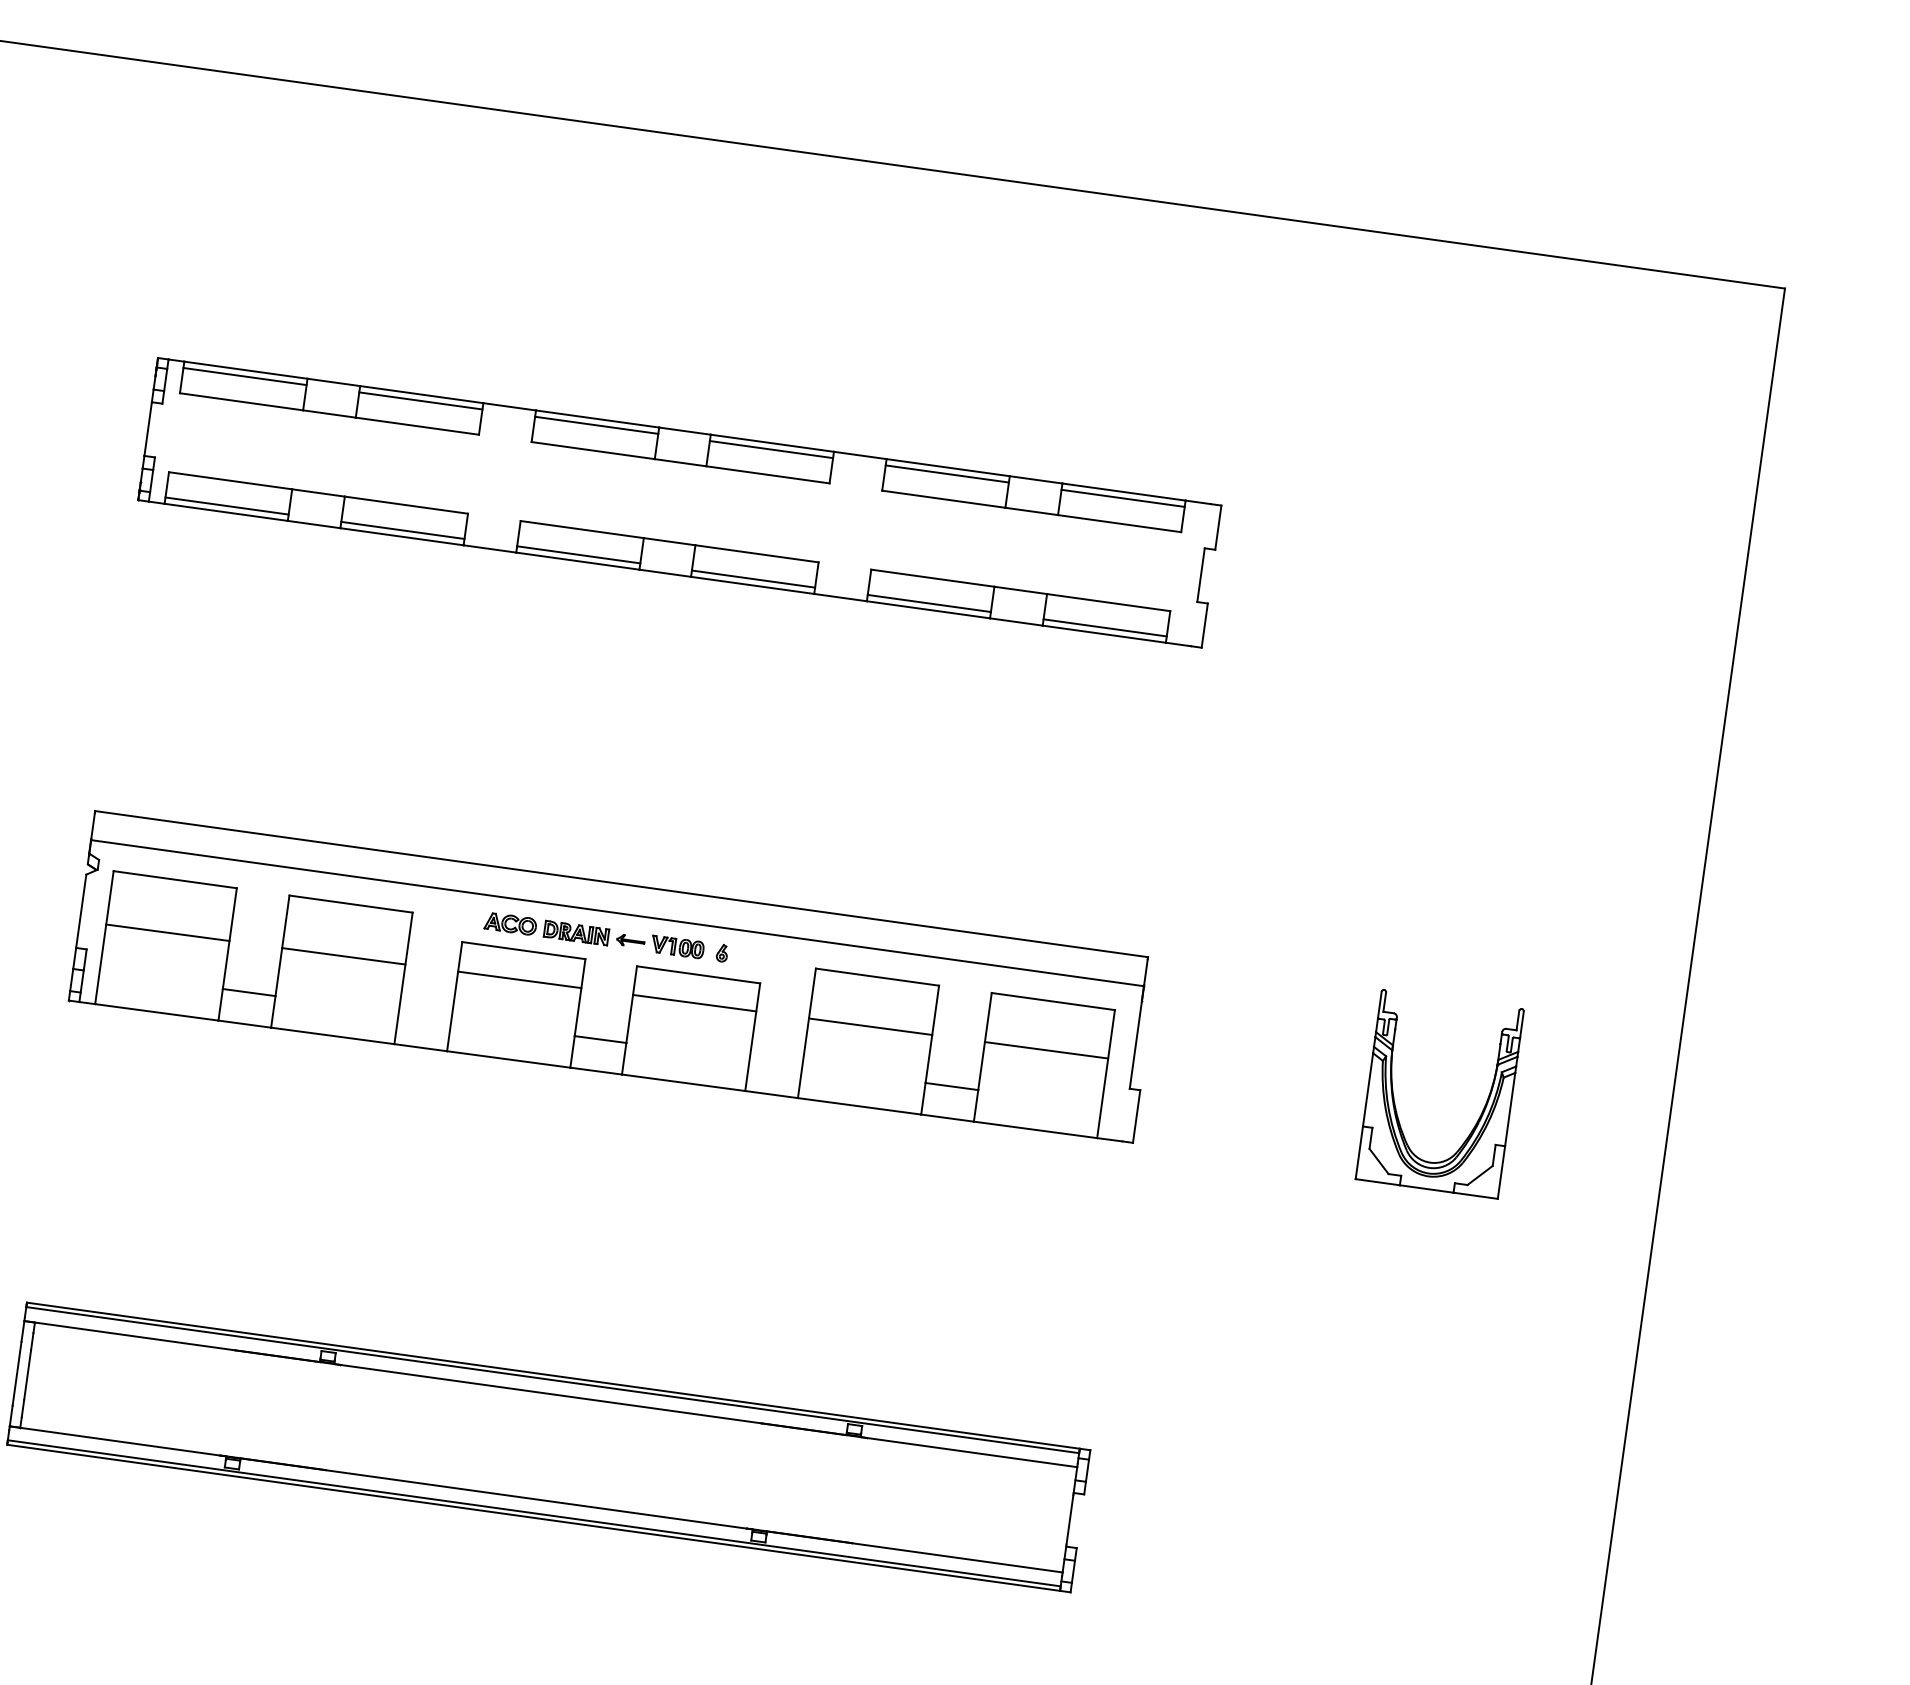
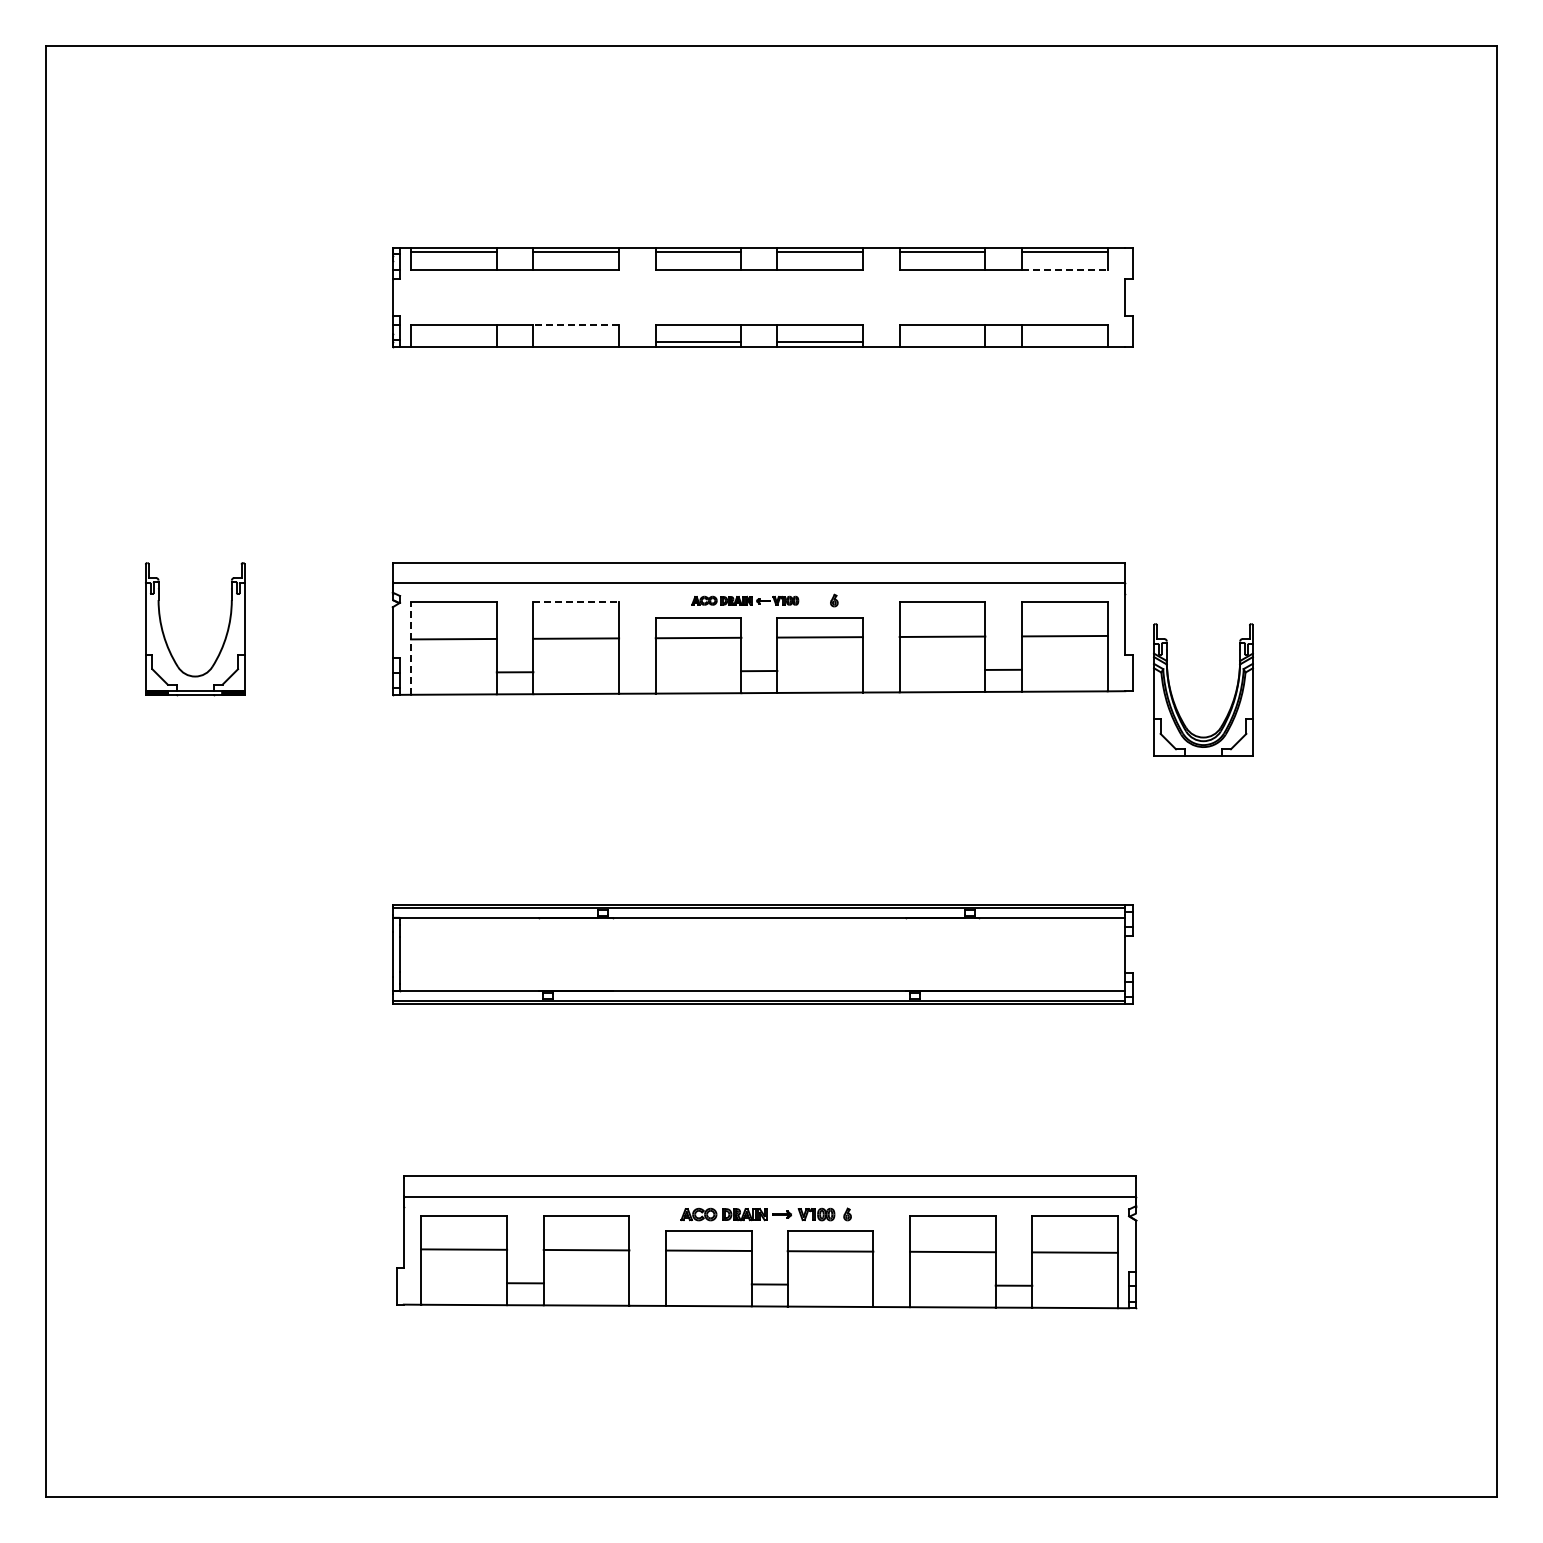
line: (406, 504) -> (576, 324), solid -> dashed
line: (226, 506) -> (453, 342), removed
line: (1119, 523) -> (1064, 269), solid -> dashed
line: (403, 530) -> (576, 342), removed
line: (929, 603) -> (942, 342), removed
line: (1104, 628) -> (1064, 342), removed
line: (351, 904) -> (576, 602), solid -> dashed
part: (593, 935) -> (744, 600), size x0.7
line: (105, 937) -> (411, 648), solid -> dashed
part: (1396, 1103) -> (1174, 700), moved

